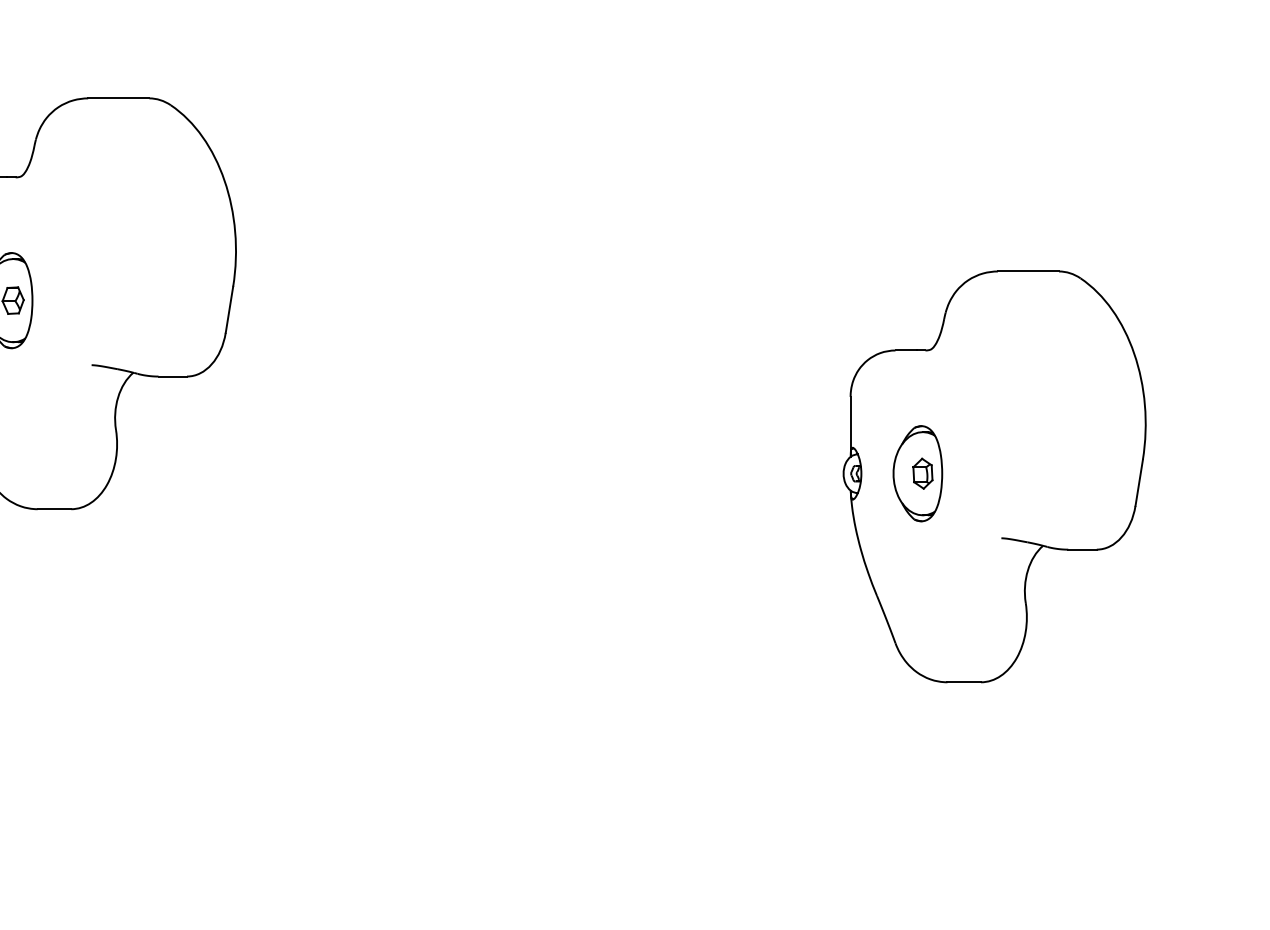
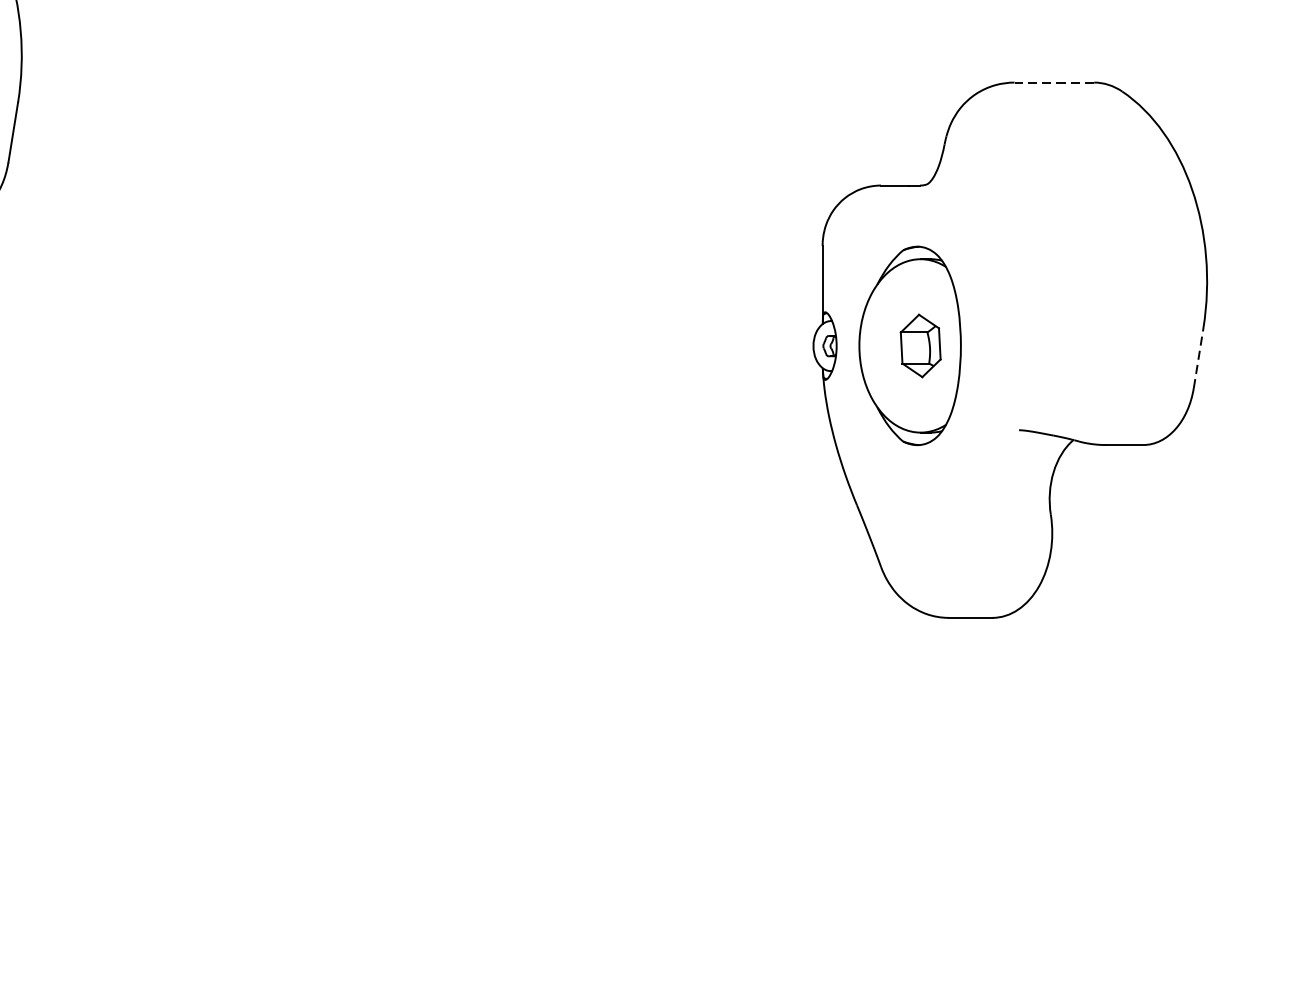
line: (1028, 271) -> (1054, 82), solid -> dashed
part: (917, 473) -> (909, 345), size x1.6
line: (1139, 482) -> (1199, 357), solid -> dashed

